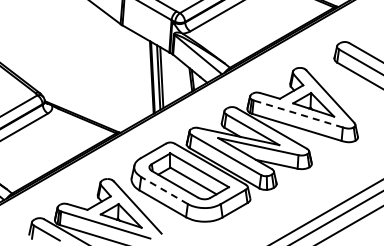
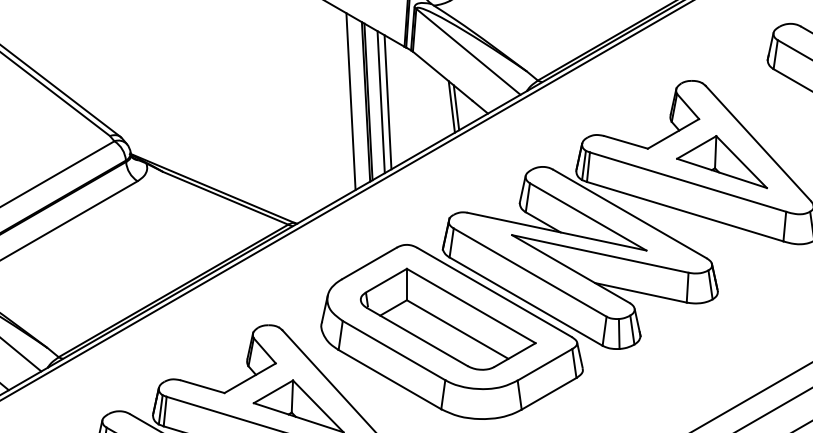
line: (144, 77) -> (349, 101), added
line: (298, 113) -> (688, 181), dashed -> solid
line: (164, 190) -> (393, 350), dashed -> solid

